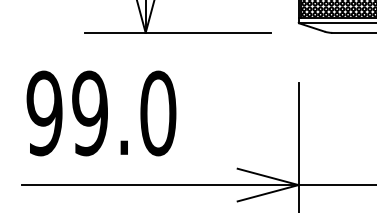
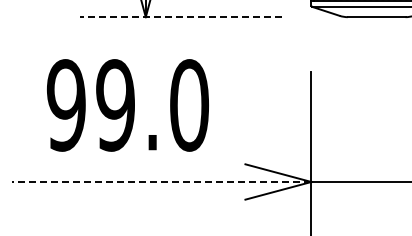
line: (177, 33) -> (180, 17), solid -> dashed
text: (101, 113) -> (127, 105), moved
line: (160, 184) -> (161, 181), solid -> dashed

